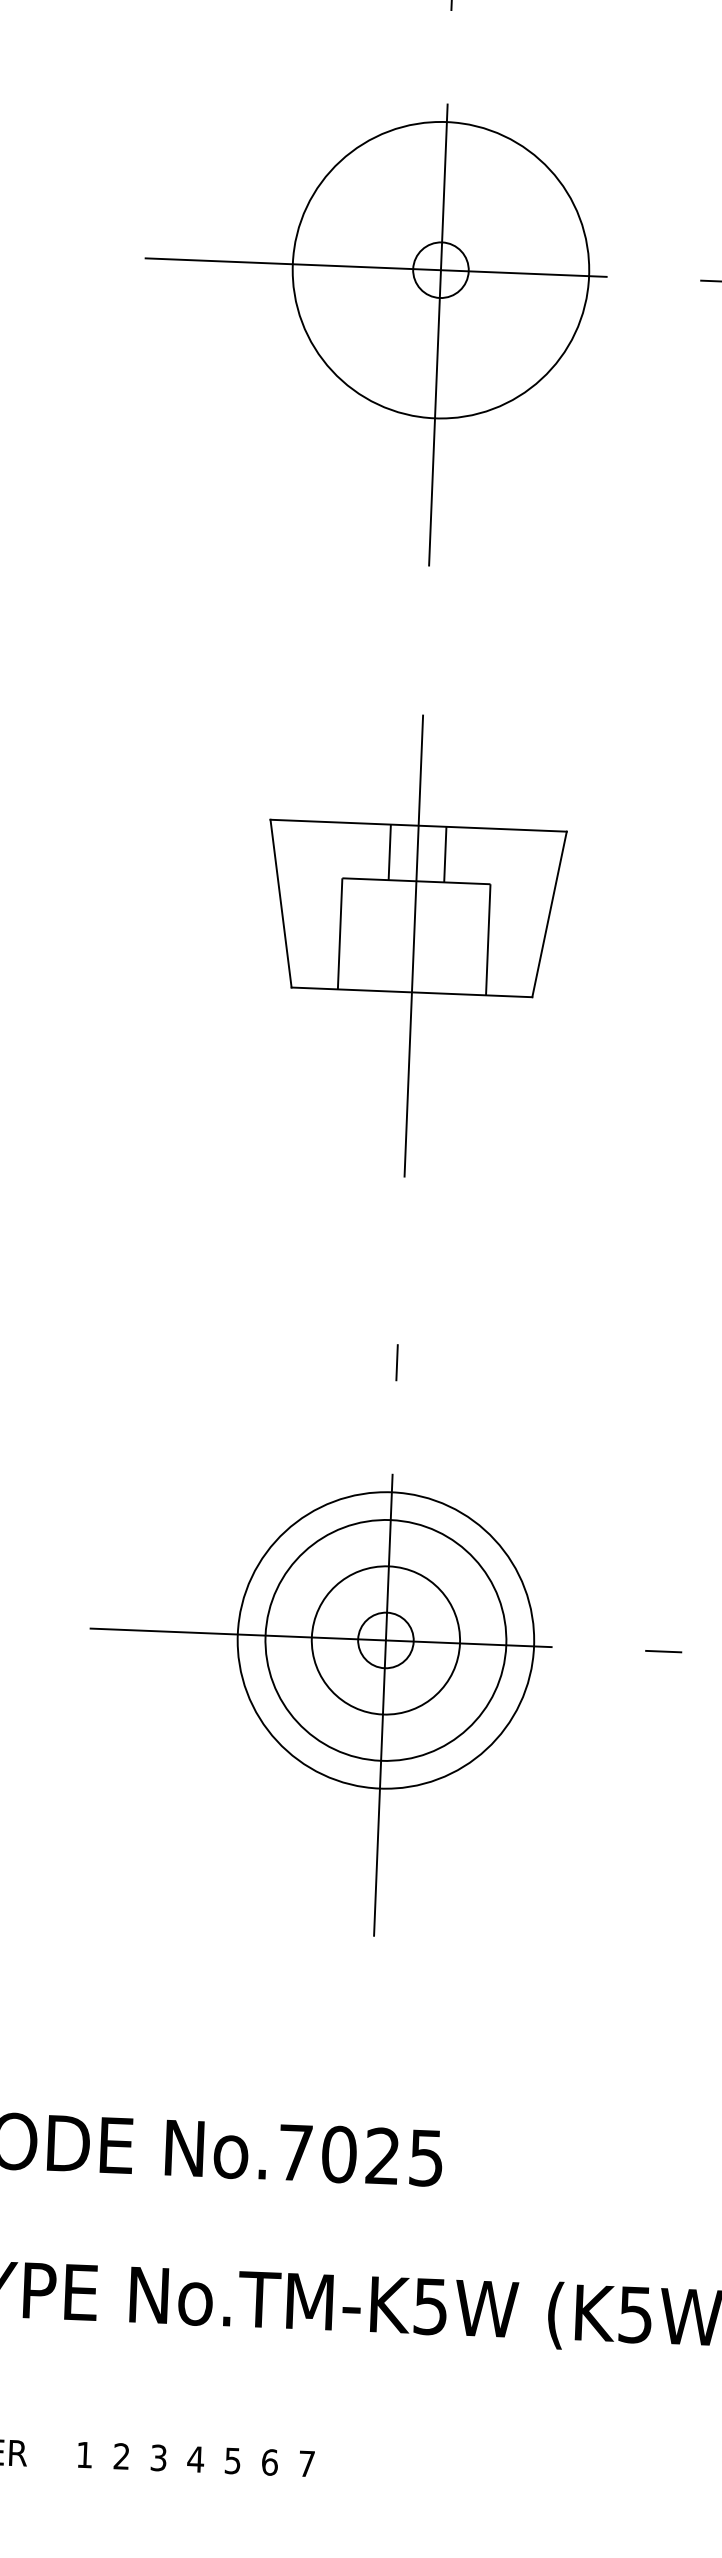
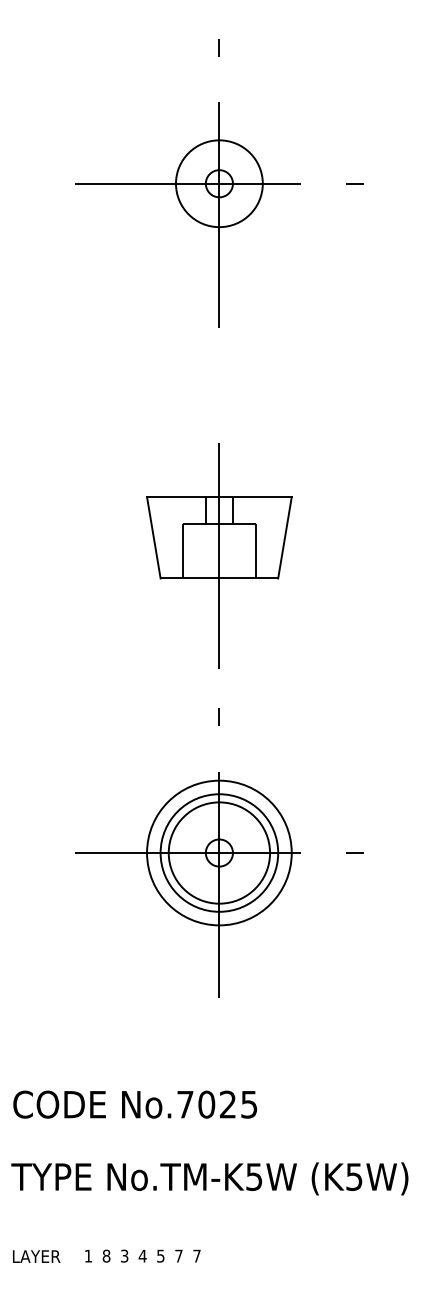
circle: (441, 269) -> (219, 183), size x0.6
part: (414, 945) -> (219, 555), moved
circle: (386, 1639) -> (219, 852), size x1.4
text: (121, 2455) -> (106, 1255), 2 -> 8
text: (269, 2461) -> (178, 1255), 6 -> 7

